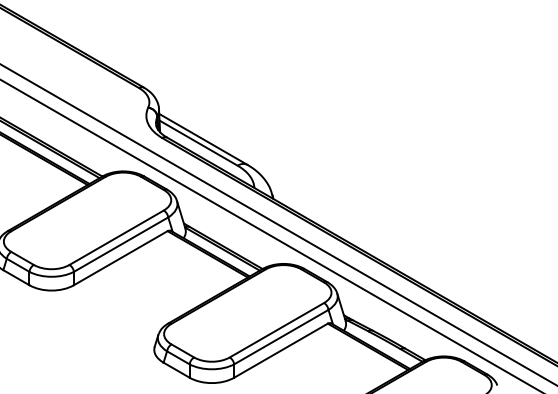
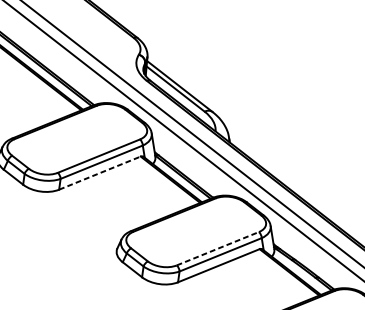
line: (121, 257) -> (100, 172), solid -> dashed
line: (277, 329) -> (218, 248), solid -> dashed

